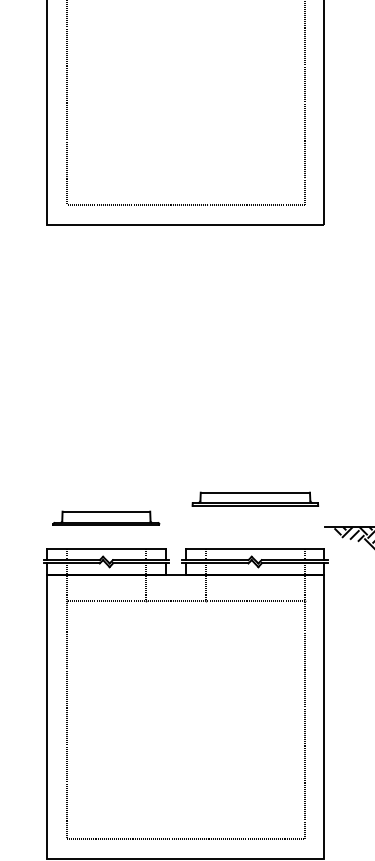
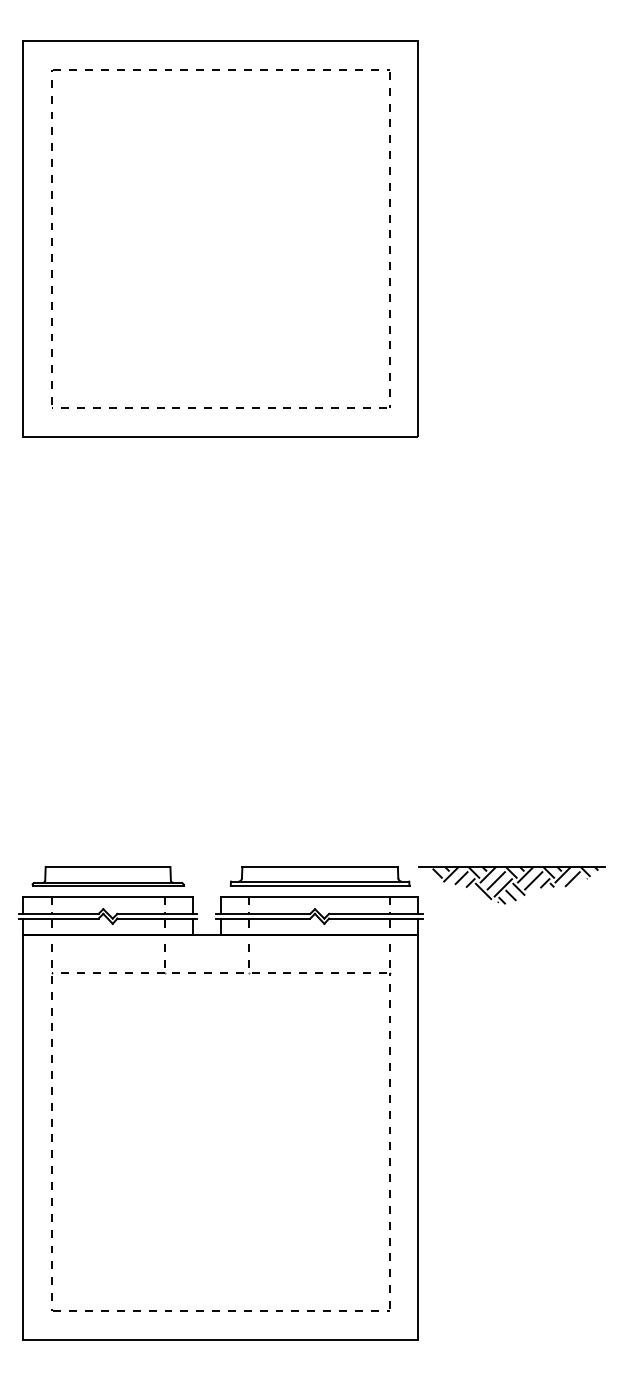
part: (254, 499) -> (319, 876), moved
part: (106, 518) -> (107, 876), moved

